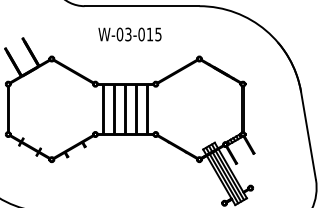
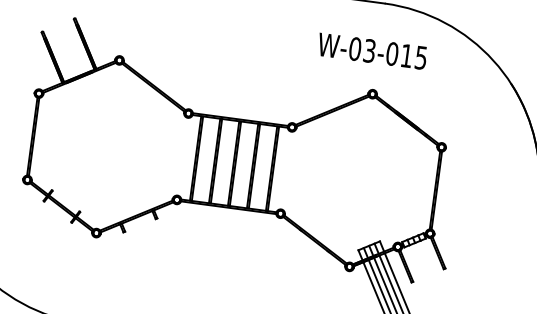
text: (129, 34) -> (371, 51), moved

